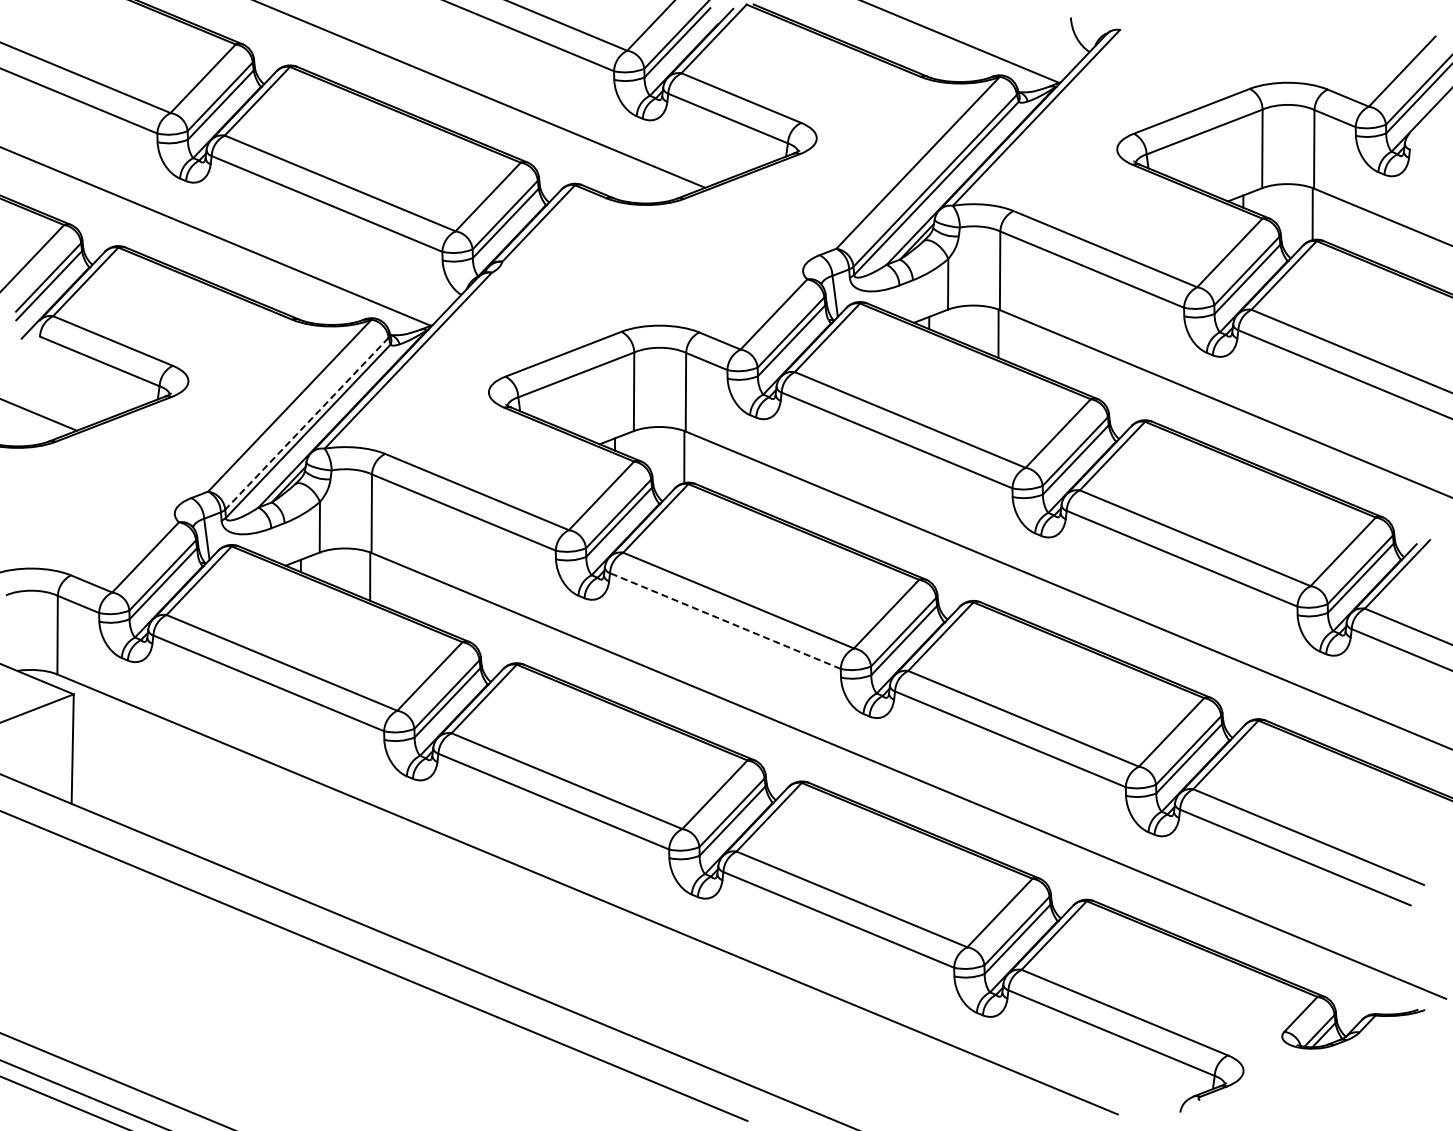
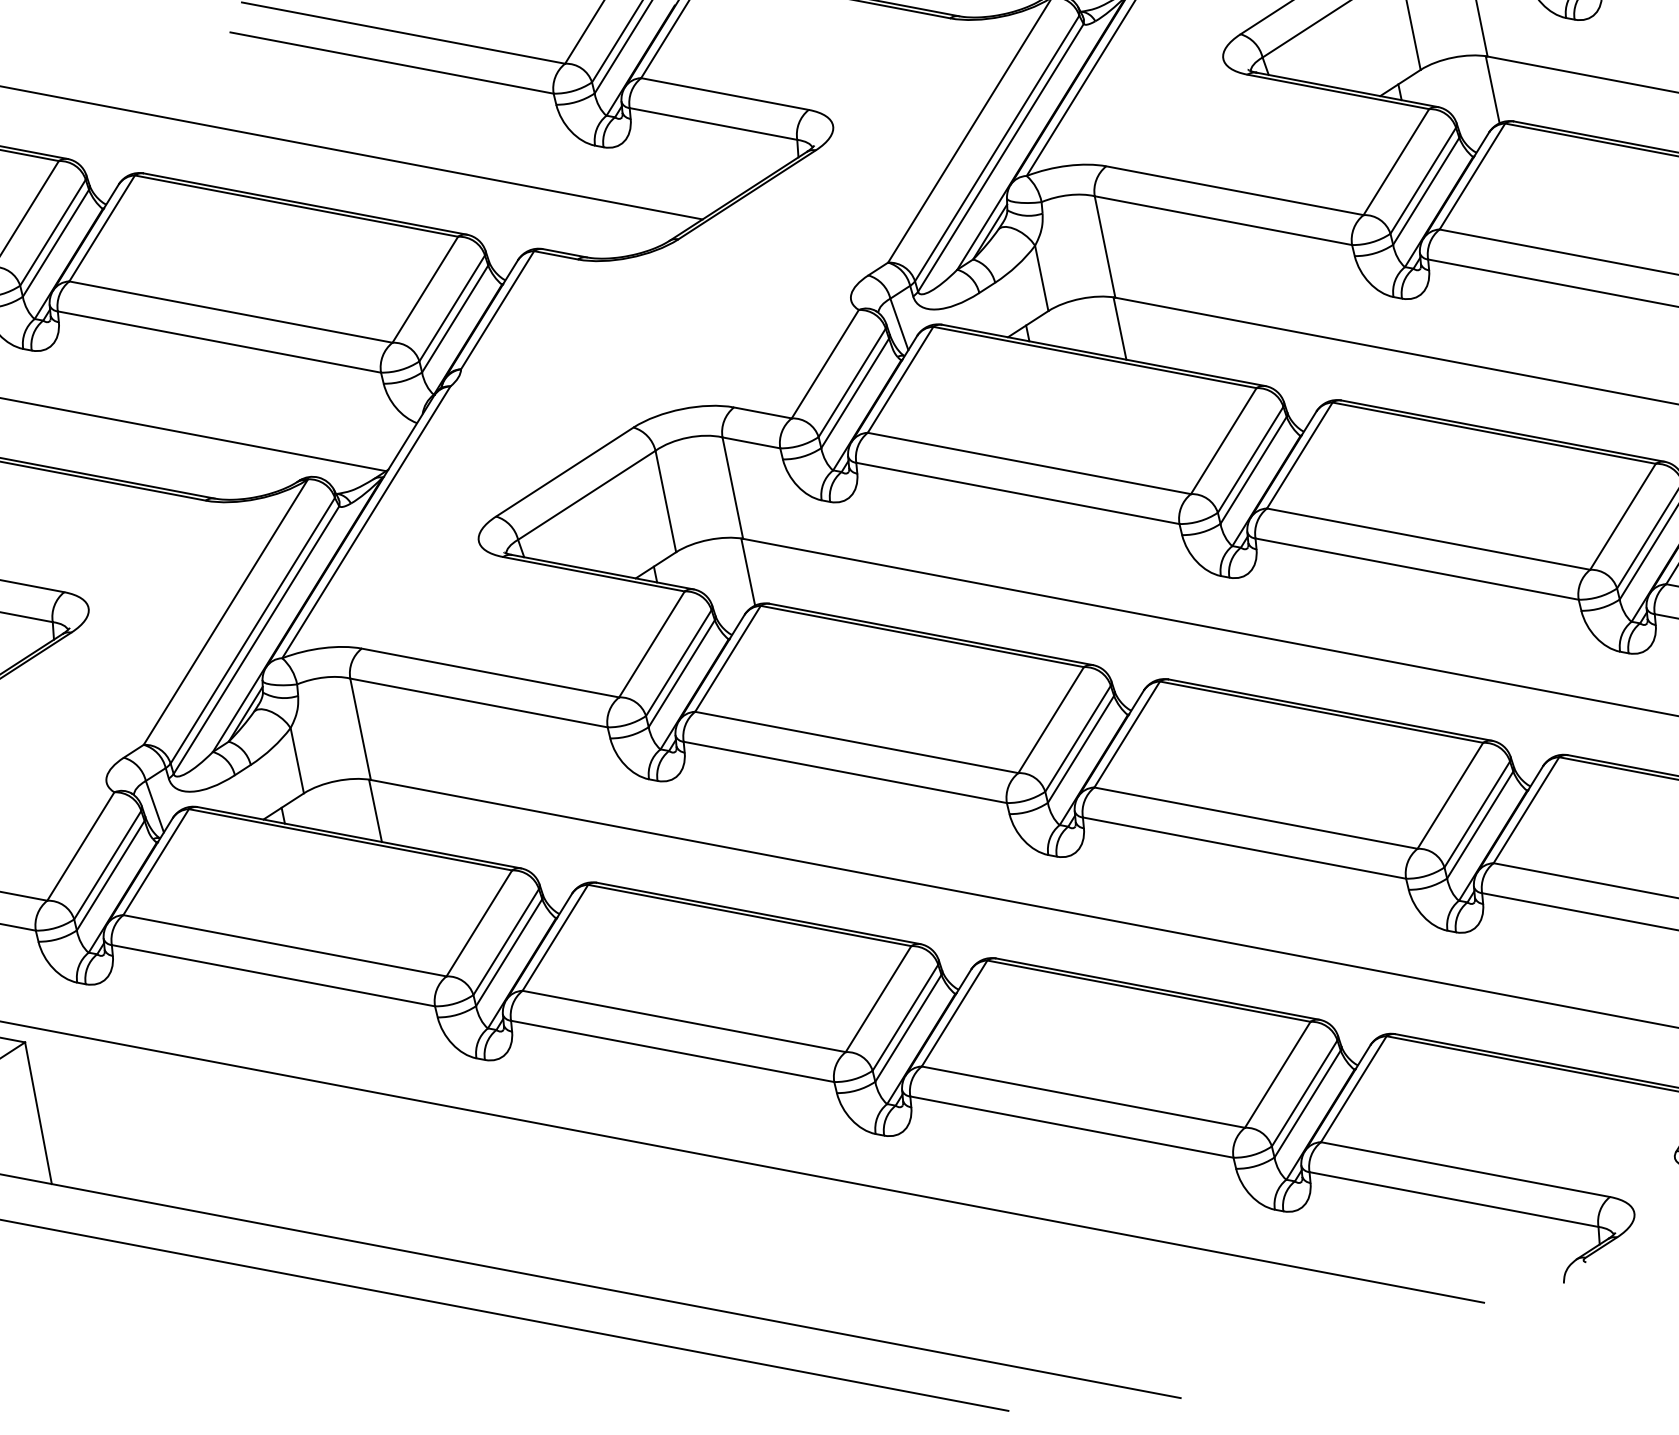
line: (306, 423) -> (252, 630), dashed -> solid
line: (725, 621) -> (845, 772), dashed -> solid

